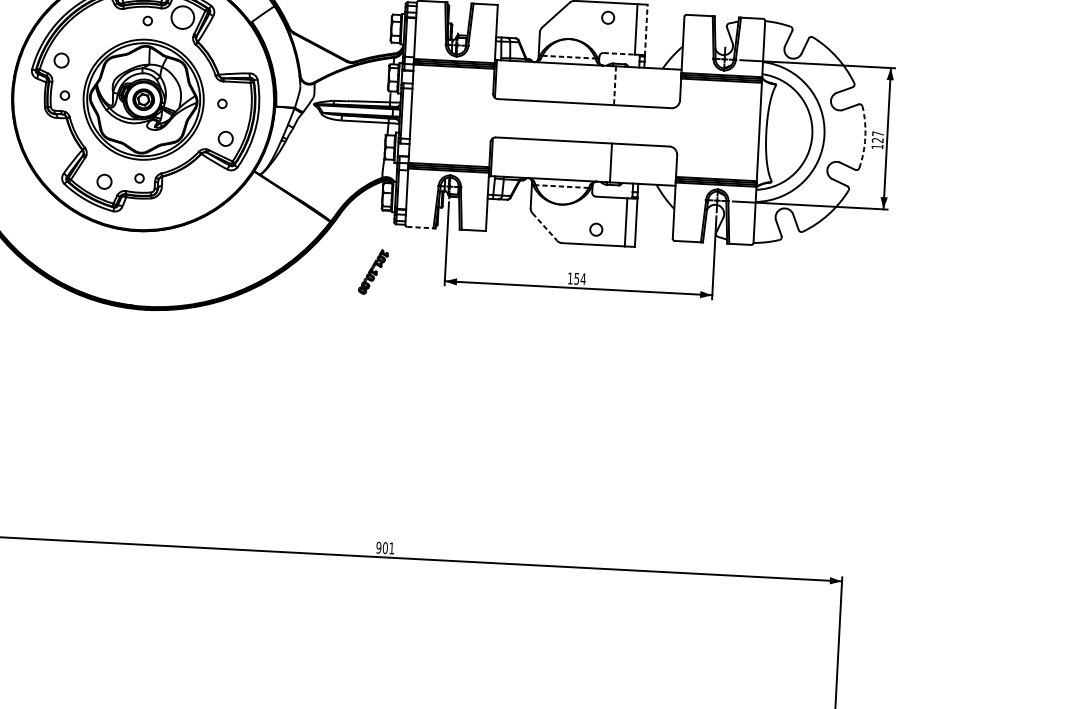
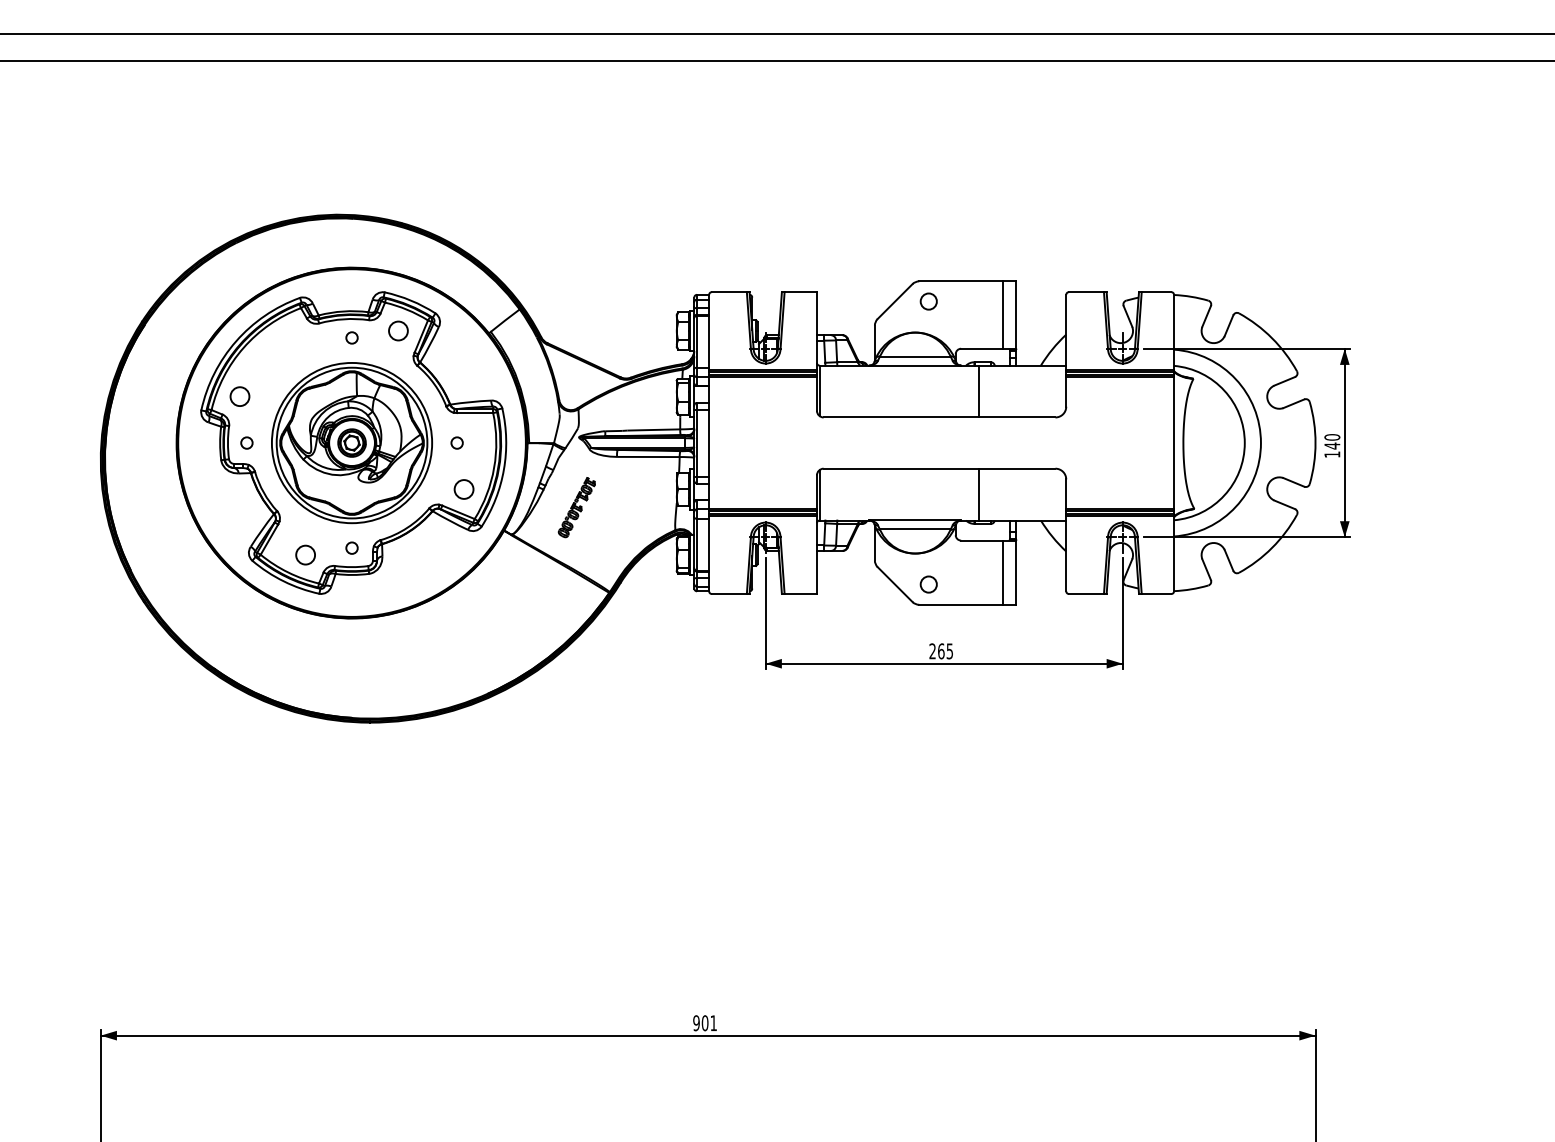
circle: (182, 17) -> (398, 330), size x0.62
circle: (607, 17) -> (928, 301), moved
line: (646, 30) -> (1016, 315), dashed -> solid
line: (619, 53) -> (982, 348), dashed -> solid
line: (569, 57) -> (915, 356), dashed -> solid
line: (614, 85) -> (978, 391), dashed -> solid
arc: (865, 137) -> (1315, 443), dashed -> solid
text: (878, 137) -> (1332, 441), 127 -> 140
line: (562, 186) -> (915, 529), dashed -> solid
line: (420, 227) -> (729, 594), dashed -> solid
line: (545, 227) -> (895, 584), dashed -> solid
circle: (596, 229) -> (928, 584), moved
part: (373, 272) -> (576, 507), moved
text: (576, 278) -> (941, 651), 154 -> 265

